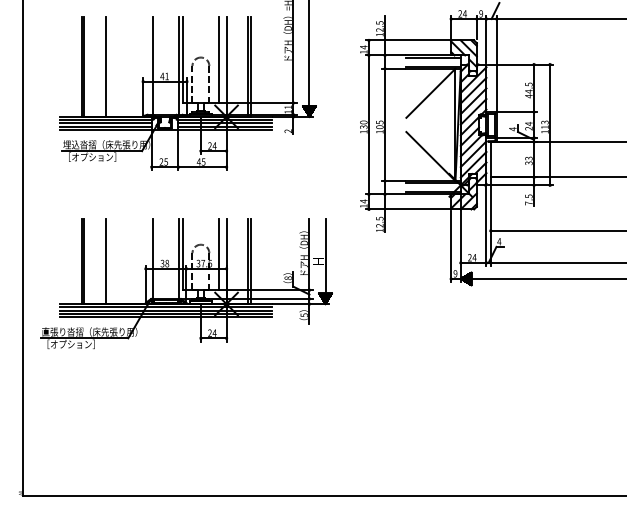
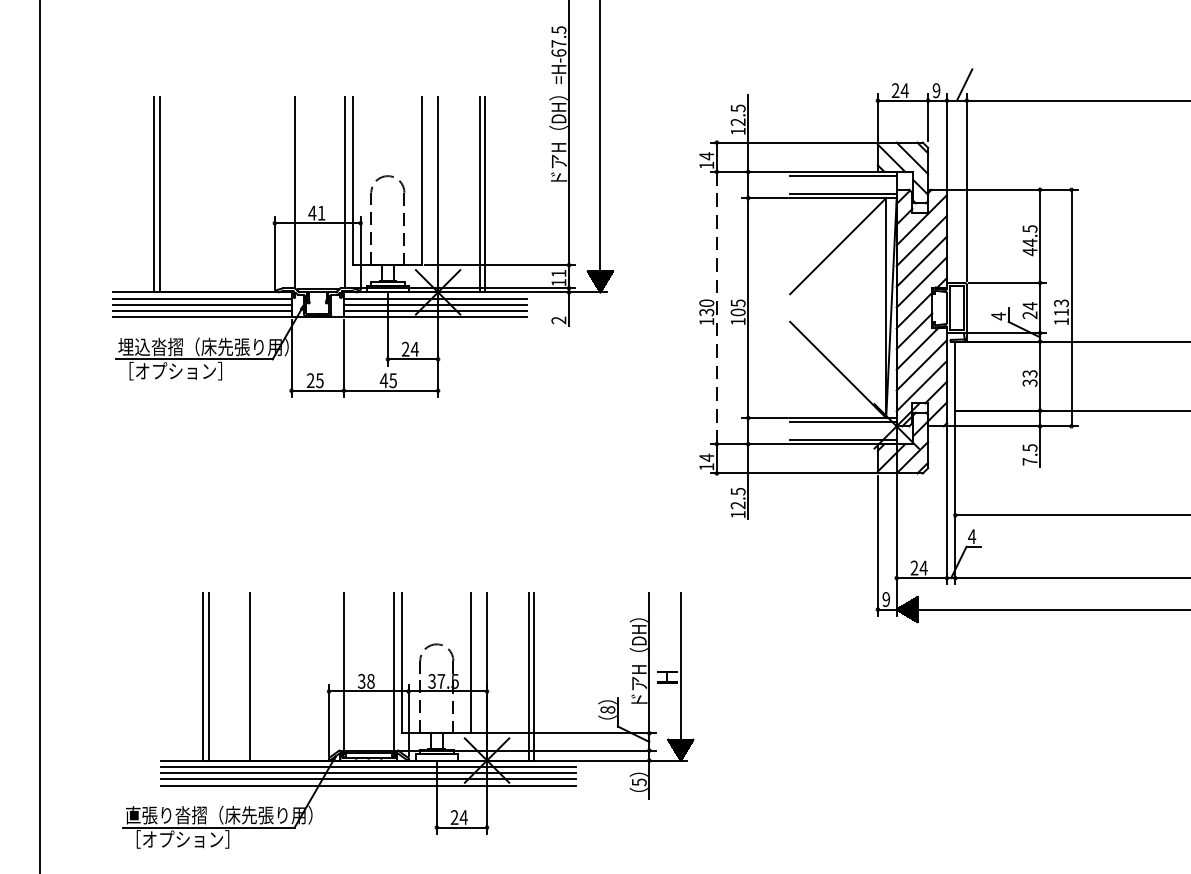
line: (105, 66) -> (201, 193), removed
line: (368, 124) -> (715, 307), solid -> dashed
part: (186, 283) -> (408, 720), moved

